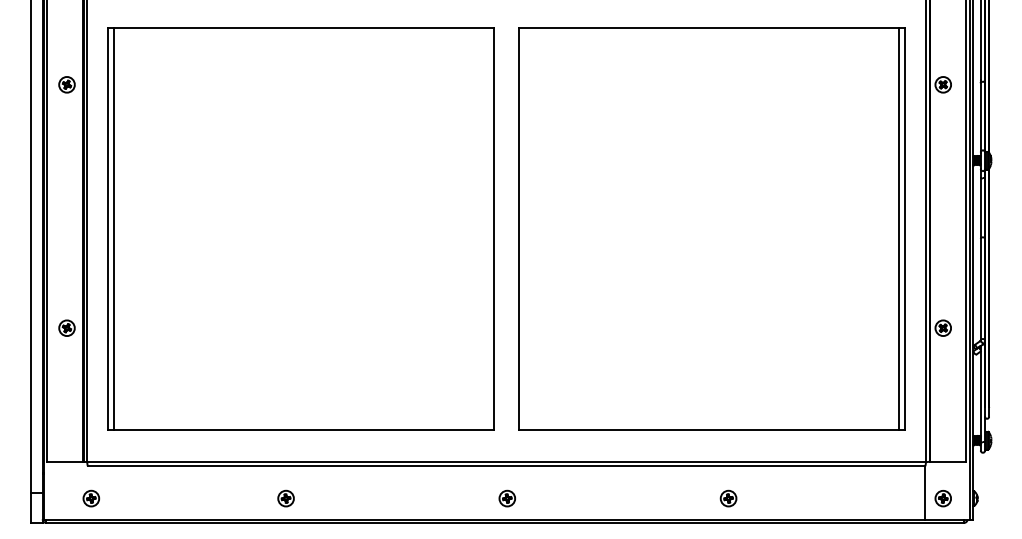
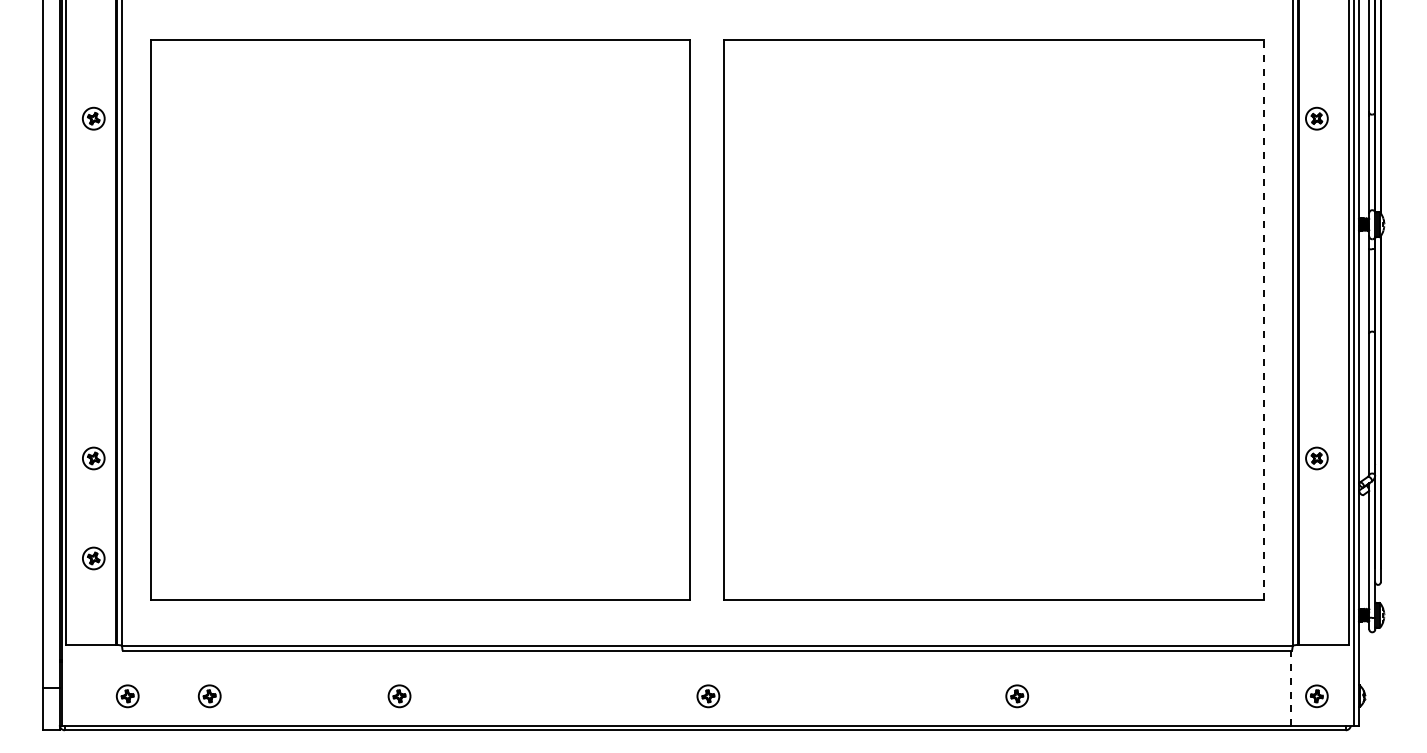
line: (114, 228) -> (159, 319), removed
line: (899, 228) -> (1255, 319), removed
line: (905, 228) -> (1263, 319), solid -> dashed
part: (66, 399) -> (93, 558), added
line: (925, 493) -> (1291, 688), solid -> dashed
part: (149, 498) -> (209, 696), added

